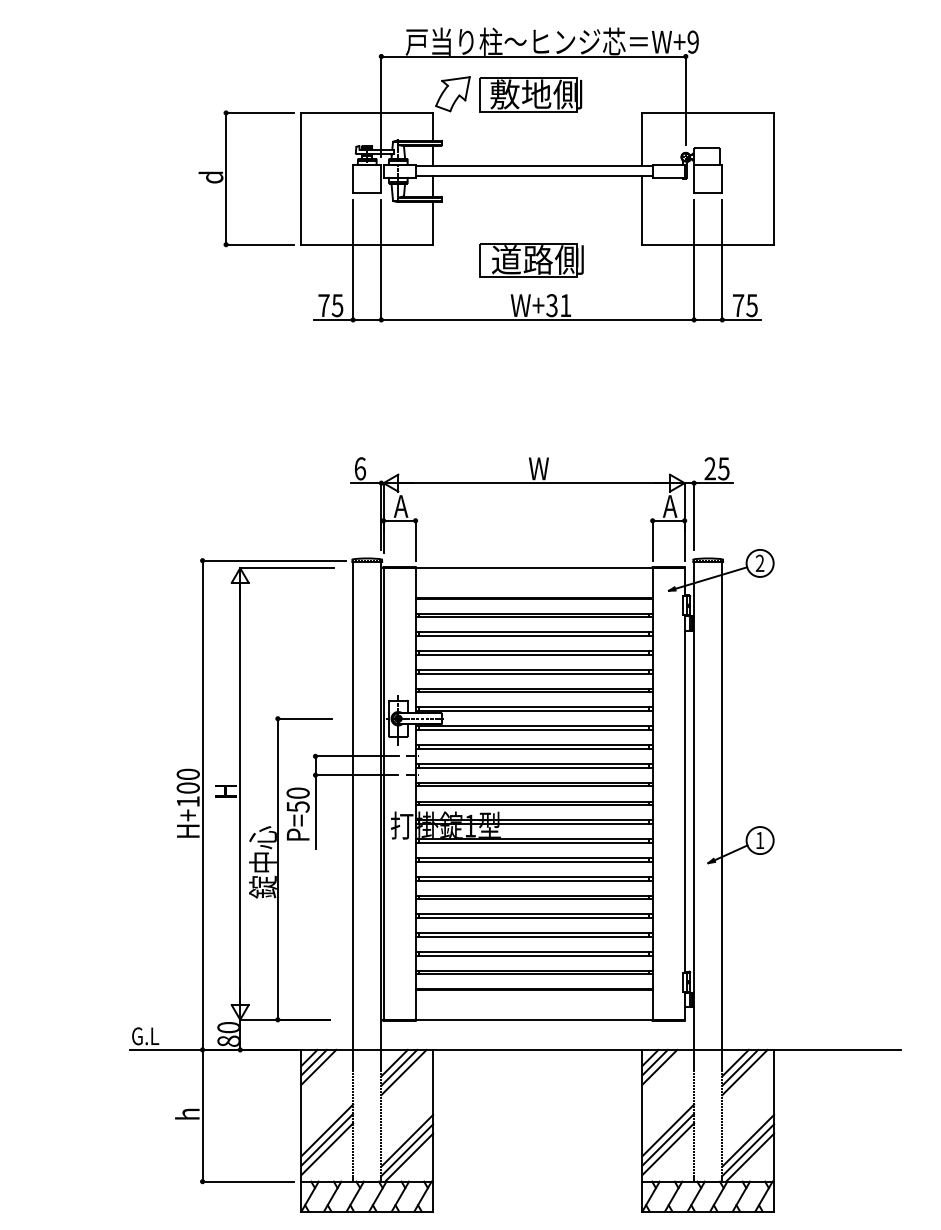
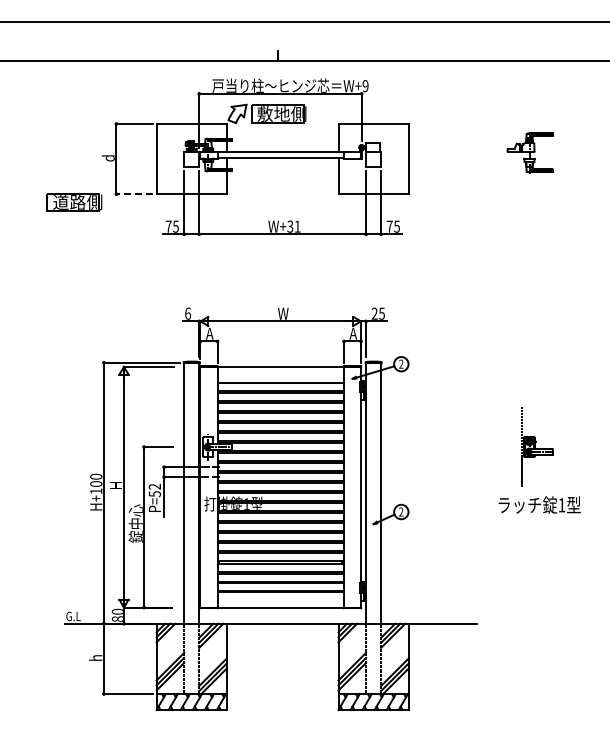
line: (258, 245) -> (133, 194), solid -> dashed
part: (531, 260) -> (74, 202), moved
text: (297, 792) -> (154, 486), P=50 -> P=52
text: (760, 839) -> (401, 511), 1 -> 2

